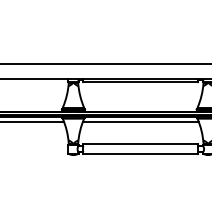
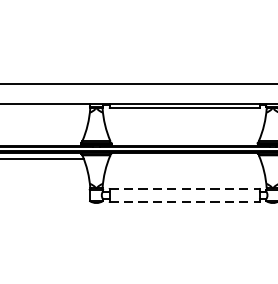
line: (140, 121) -> (184, 159), removed
line: (141, 144) -> (185, 189), solid -> dashed
line: (141, 154) -> (185, 202), solid -> dashed

